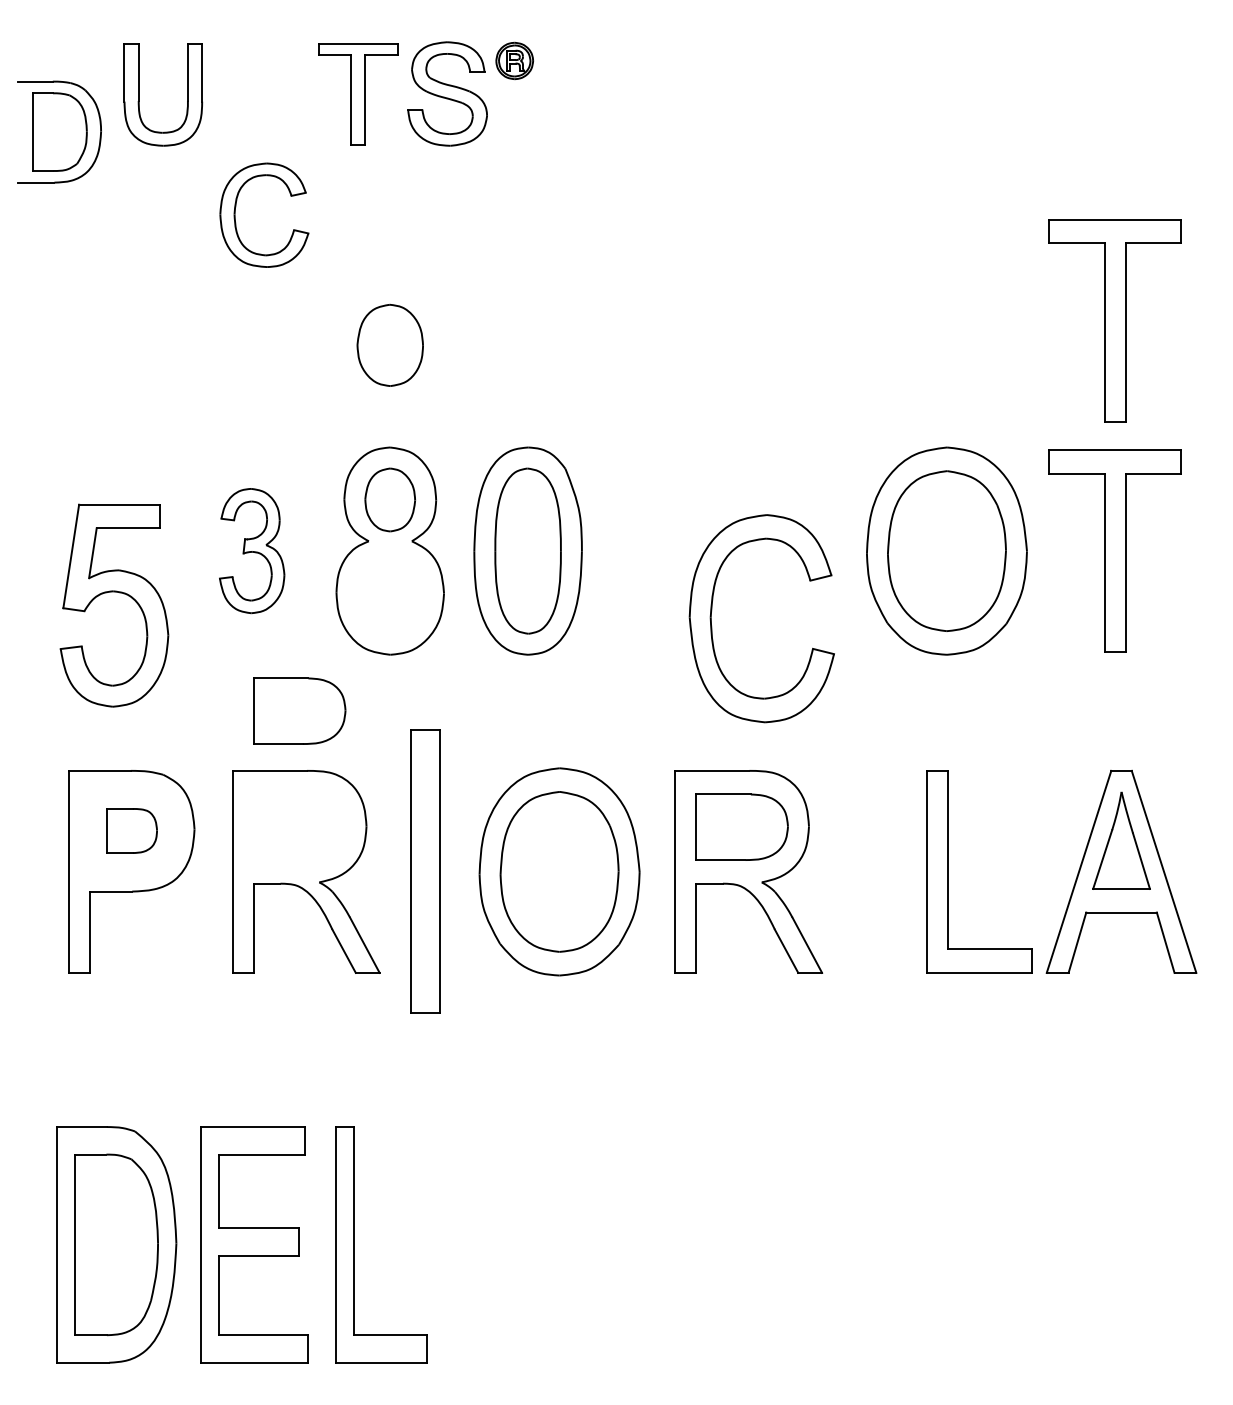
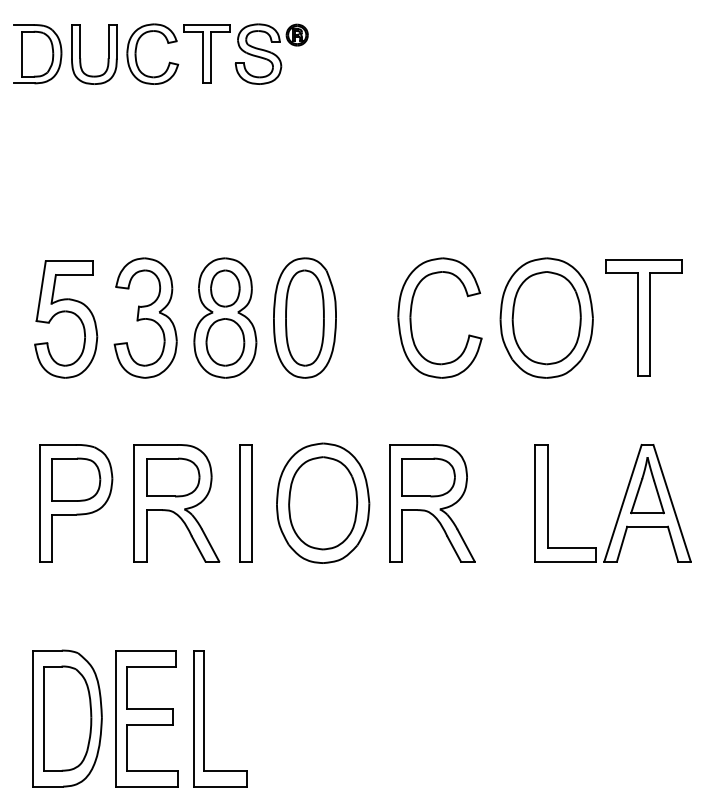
part: (59, 132) -> (37, 54), moved
part: (236, 214) -> (136, 53), moved
part: (1114, 319) -> (643, 184), removed
part: (390, 345) -> (225, 342), moved
part: (251, 550) -> (145, 317), size x1.67
part: (115, 593) -> (66, 312), moved
part: (712, 617) -> (411, 317), moved
part: (300, 711) -> (173, 477), moved
part: (132, 830) -> (76, 479), size x1.67
part: (425, 872) -> (245, 503), size x0.71

